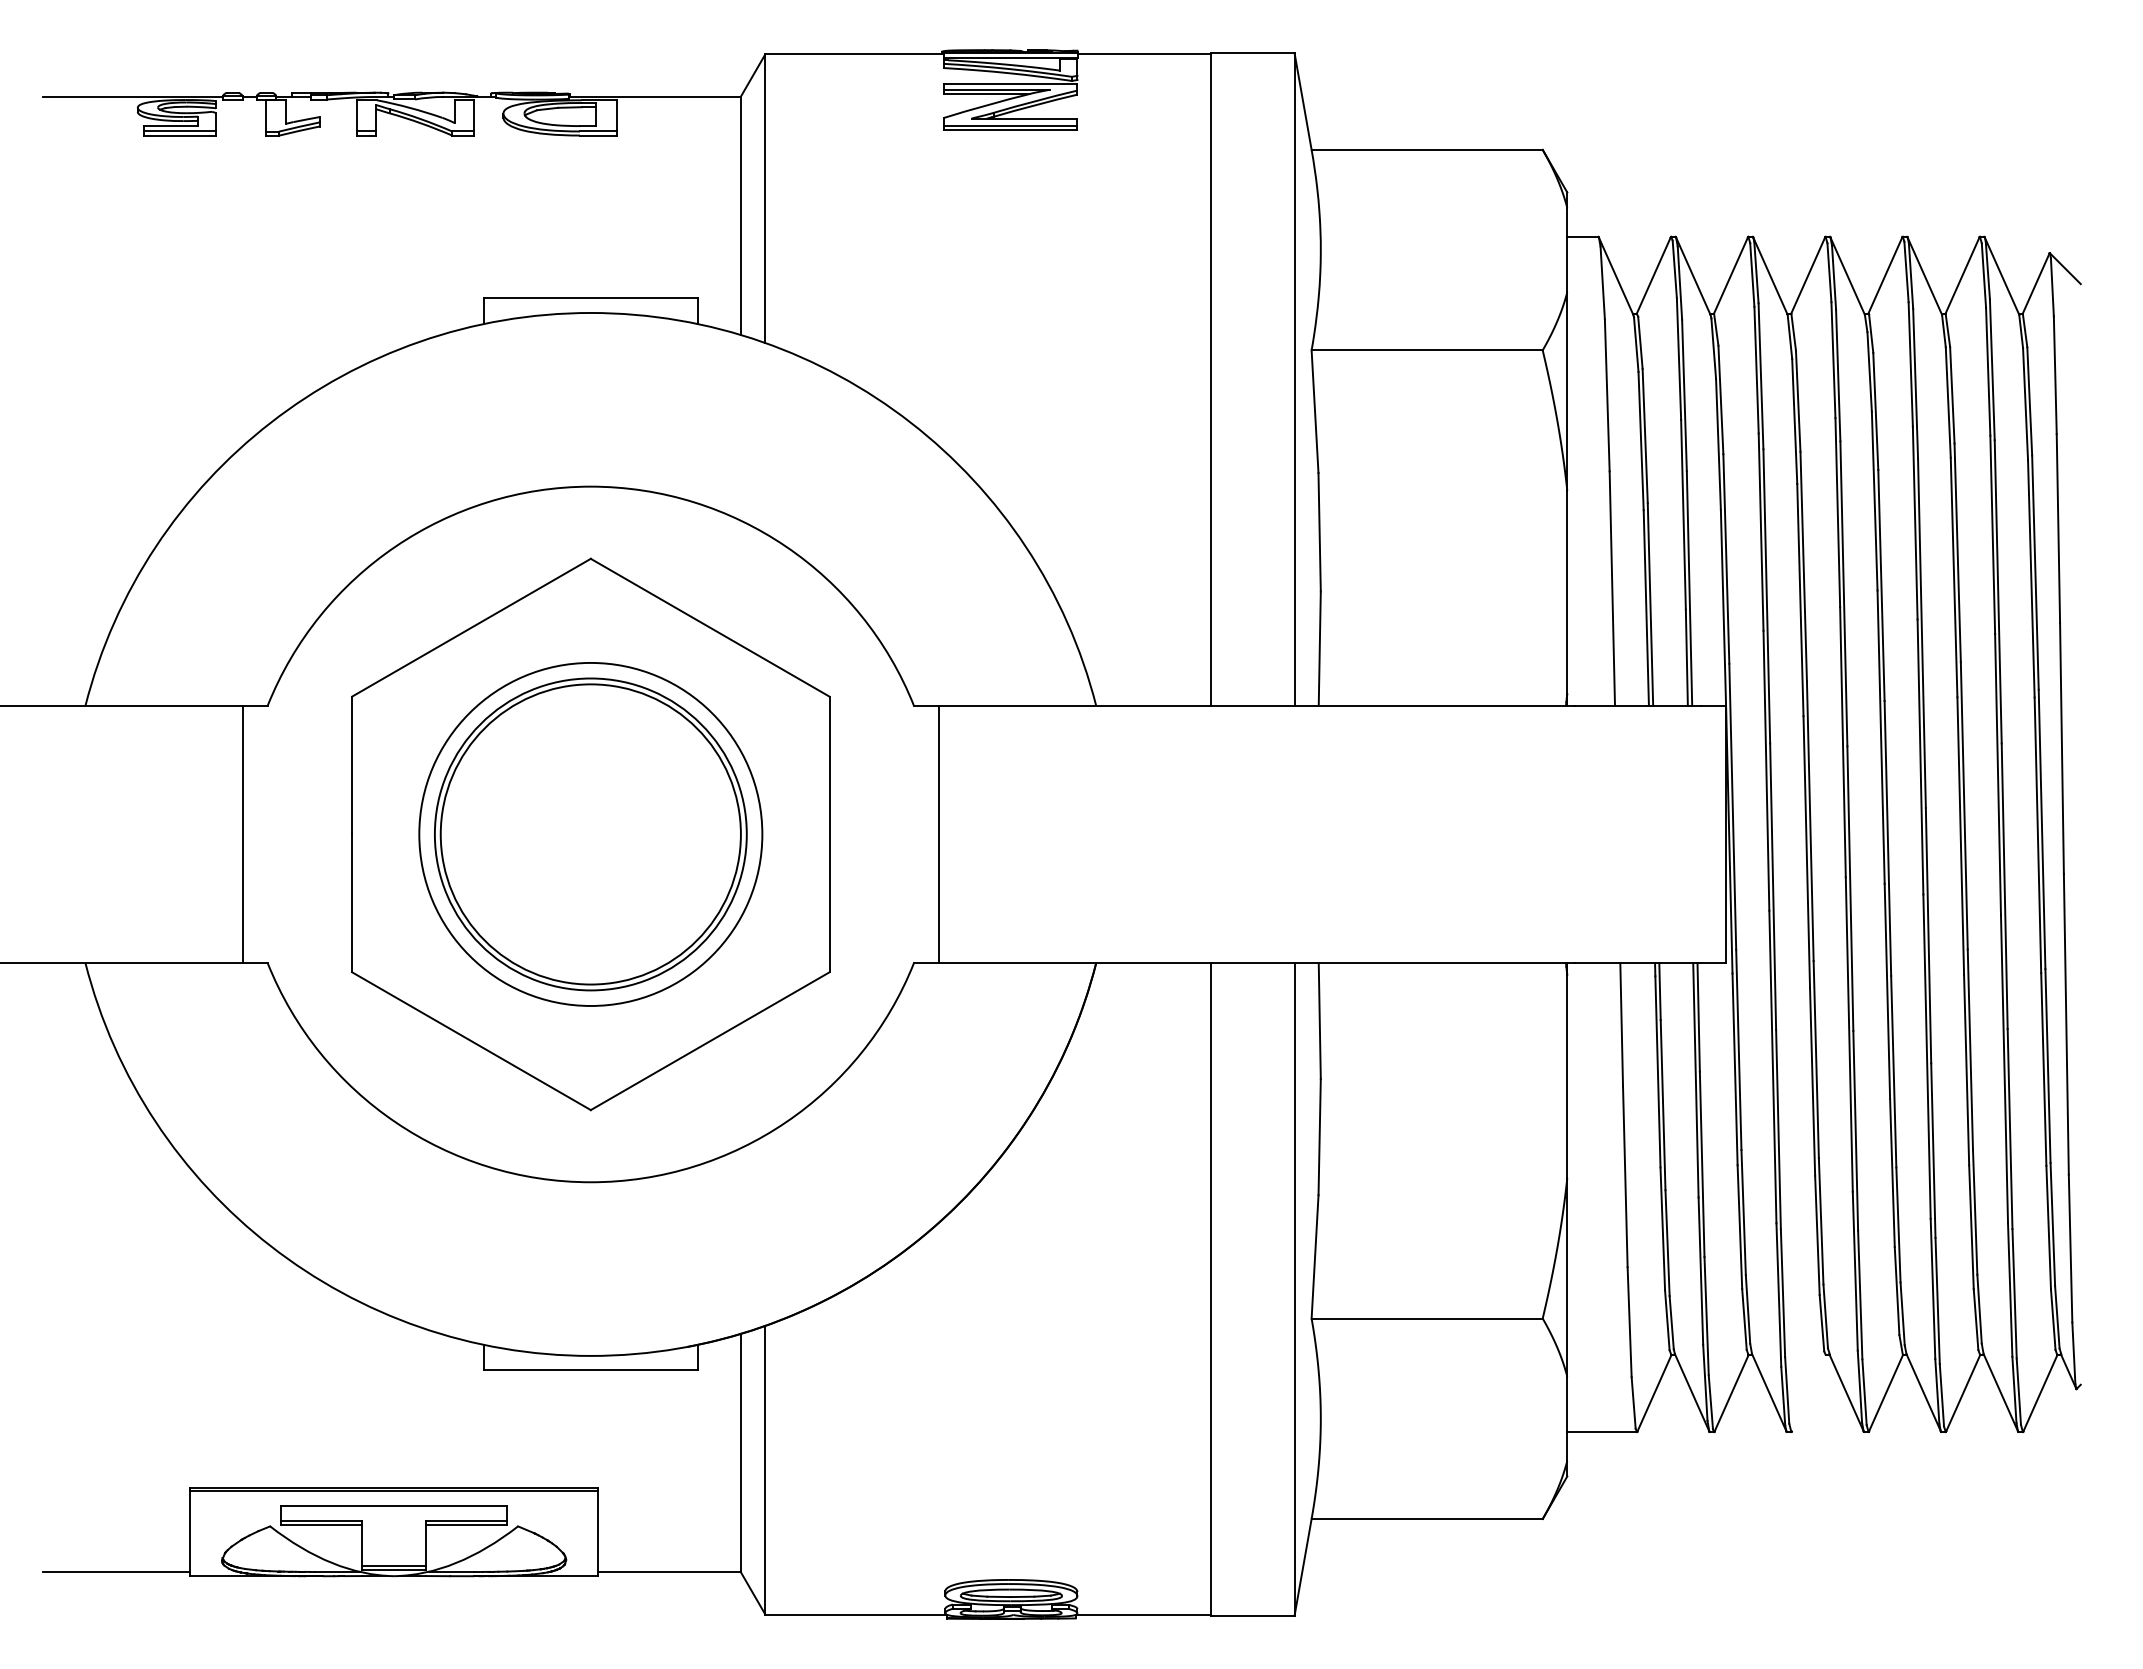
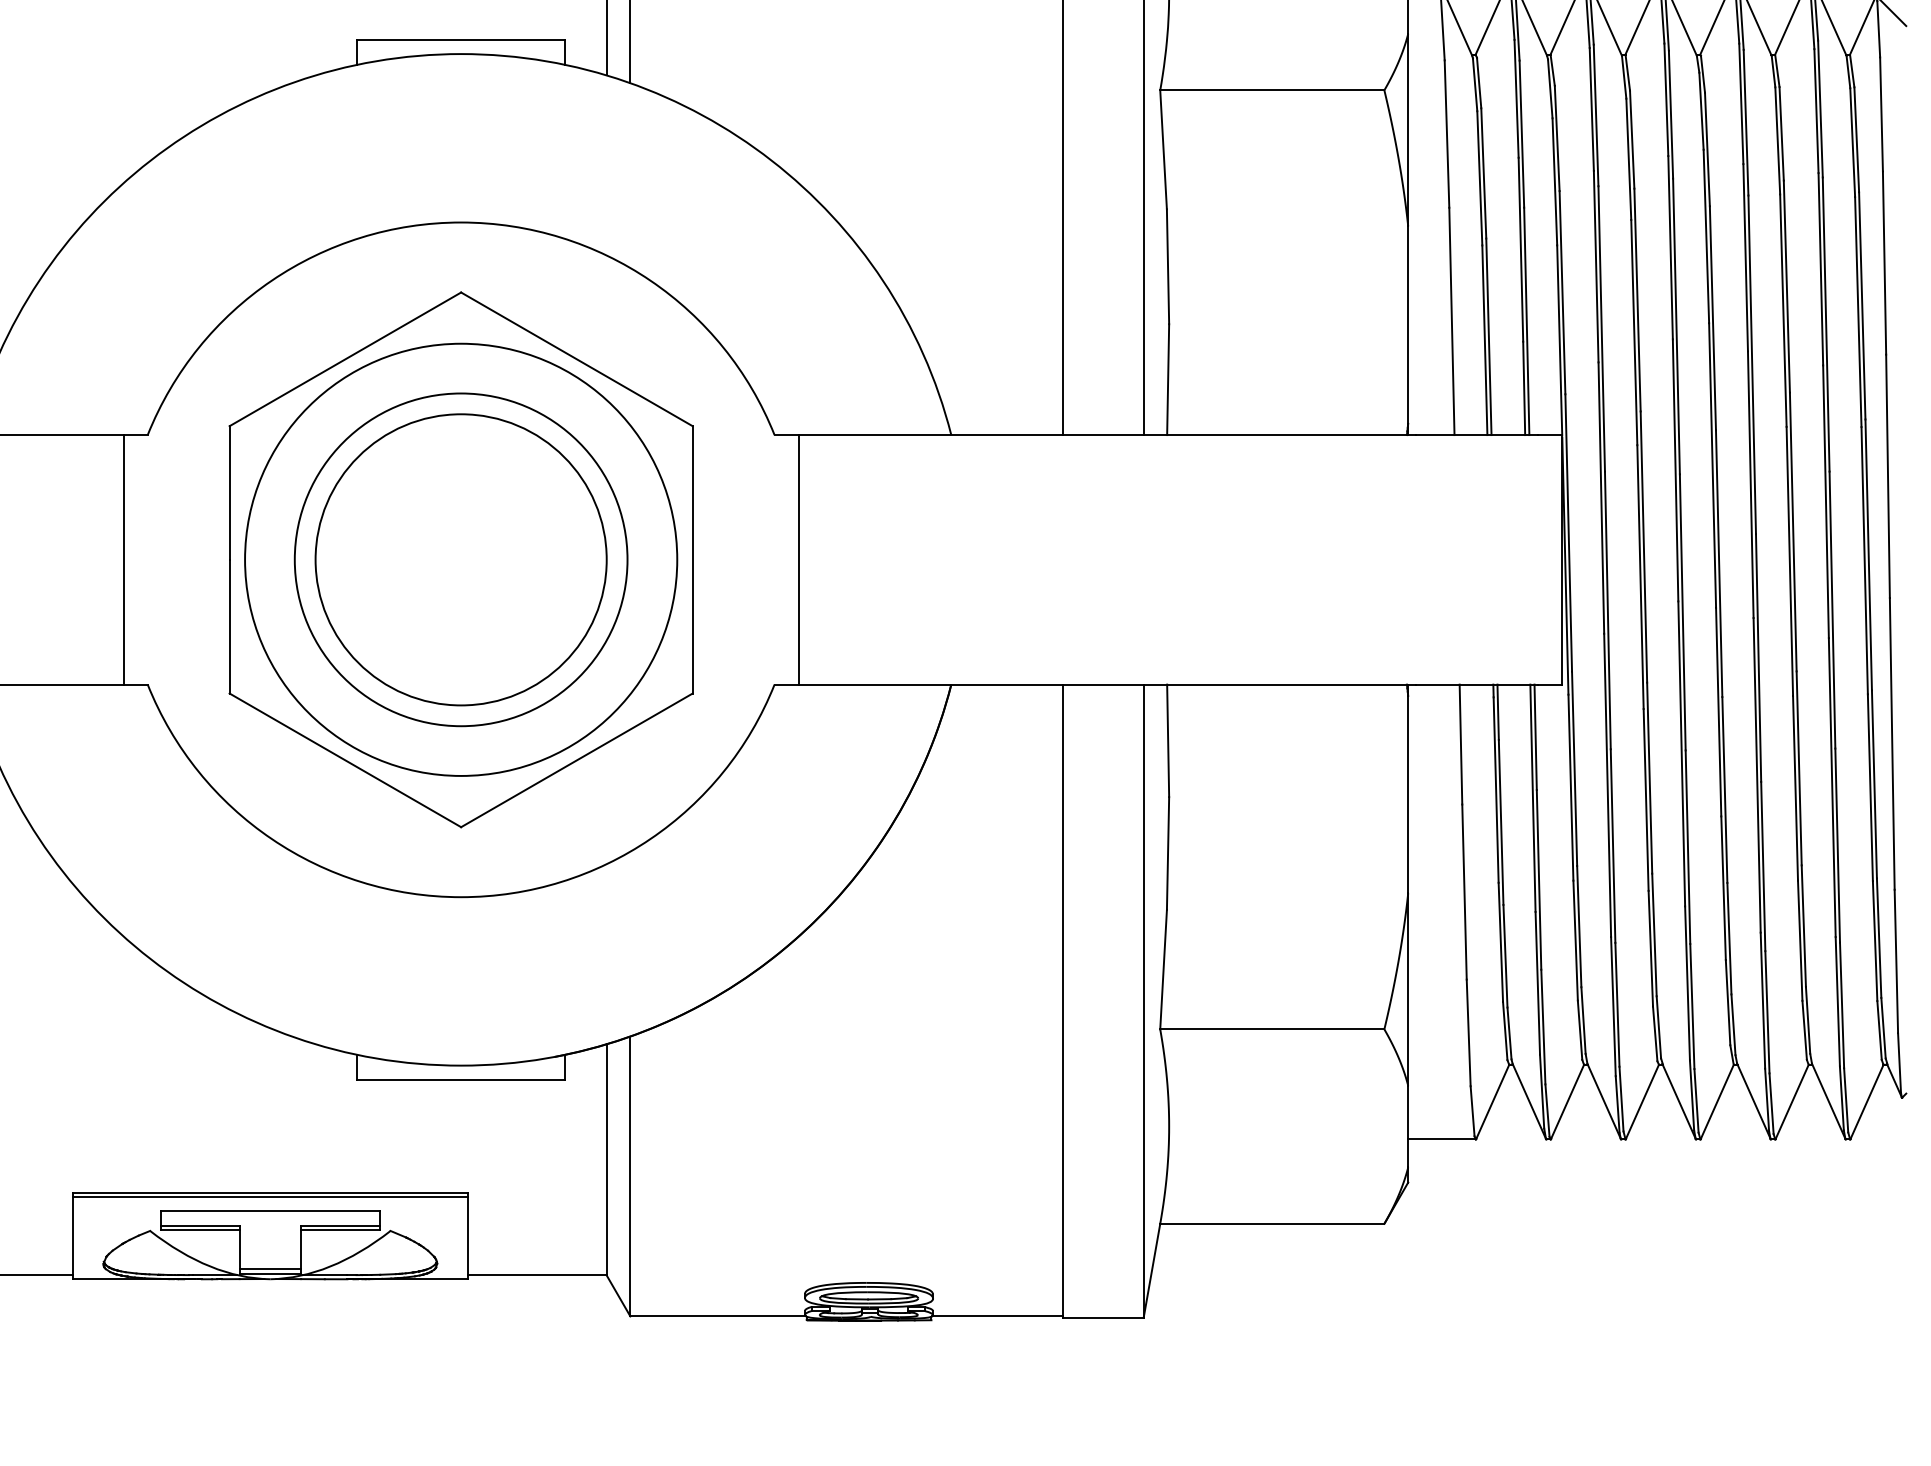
circle: (590, 834) -> (460, 559), size x1.43
line: (1808, 1392) -> (1642, 1101), added

